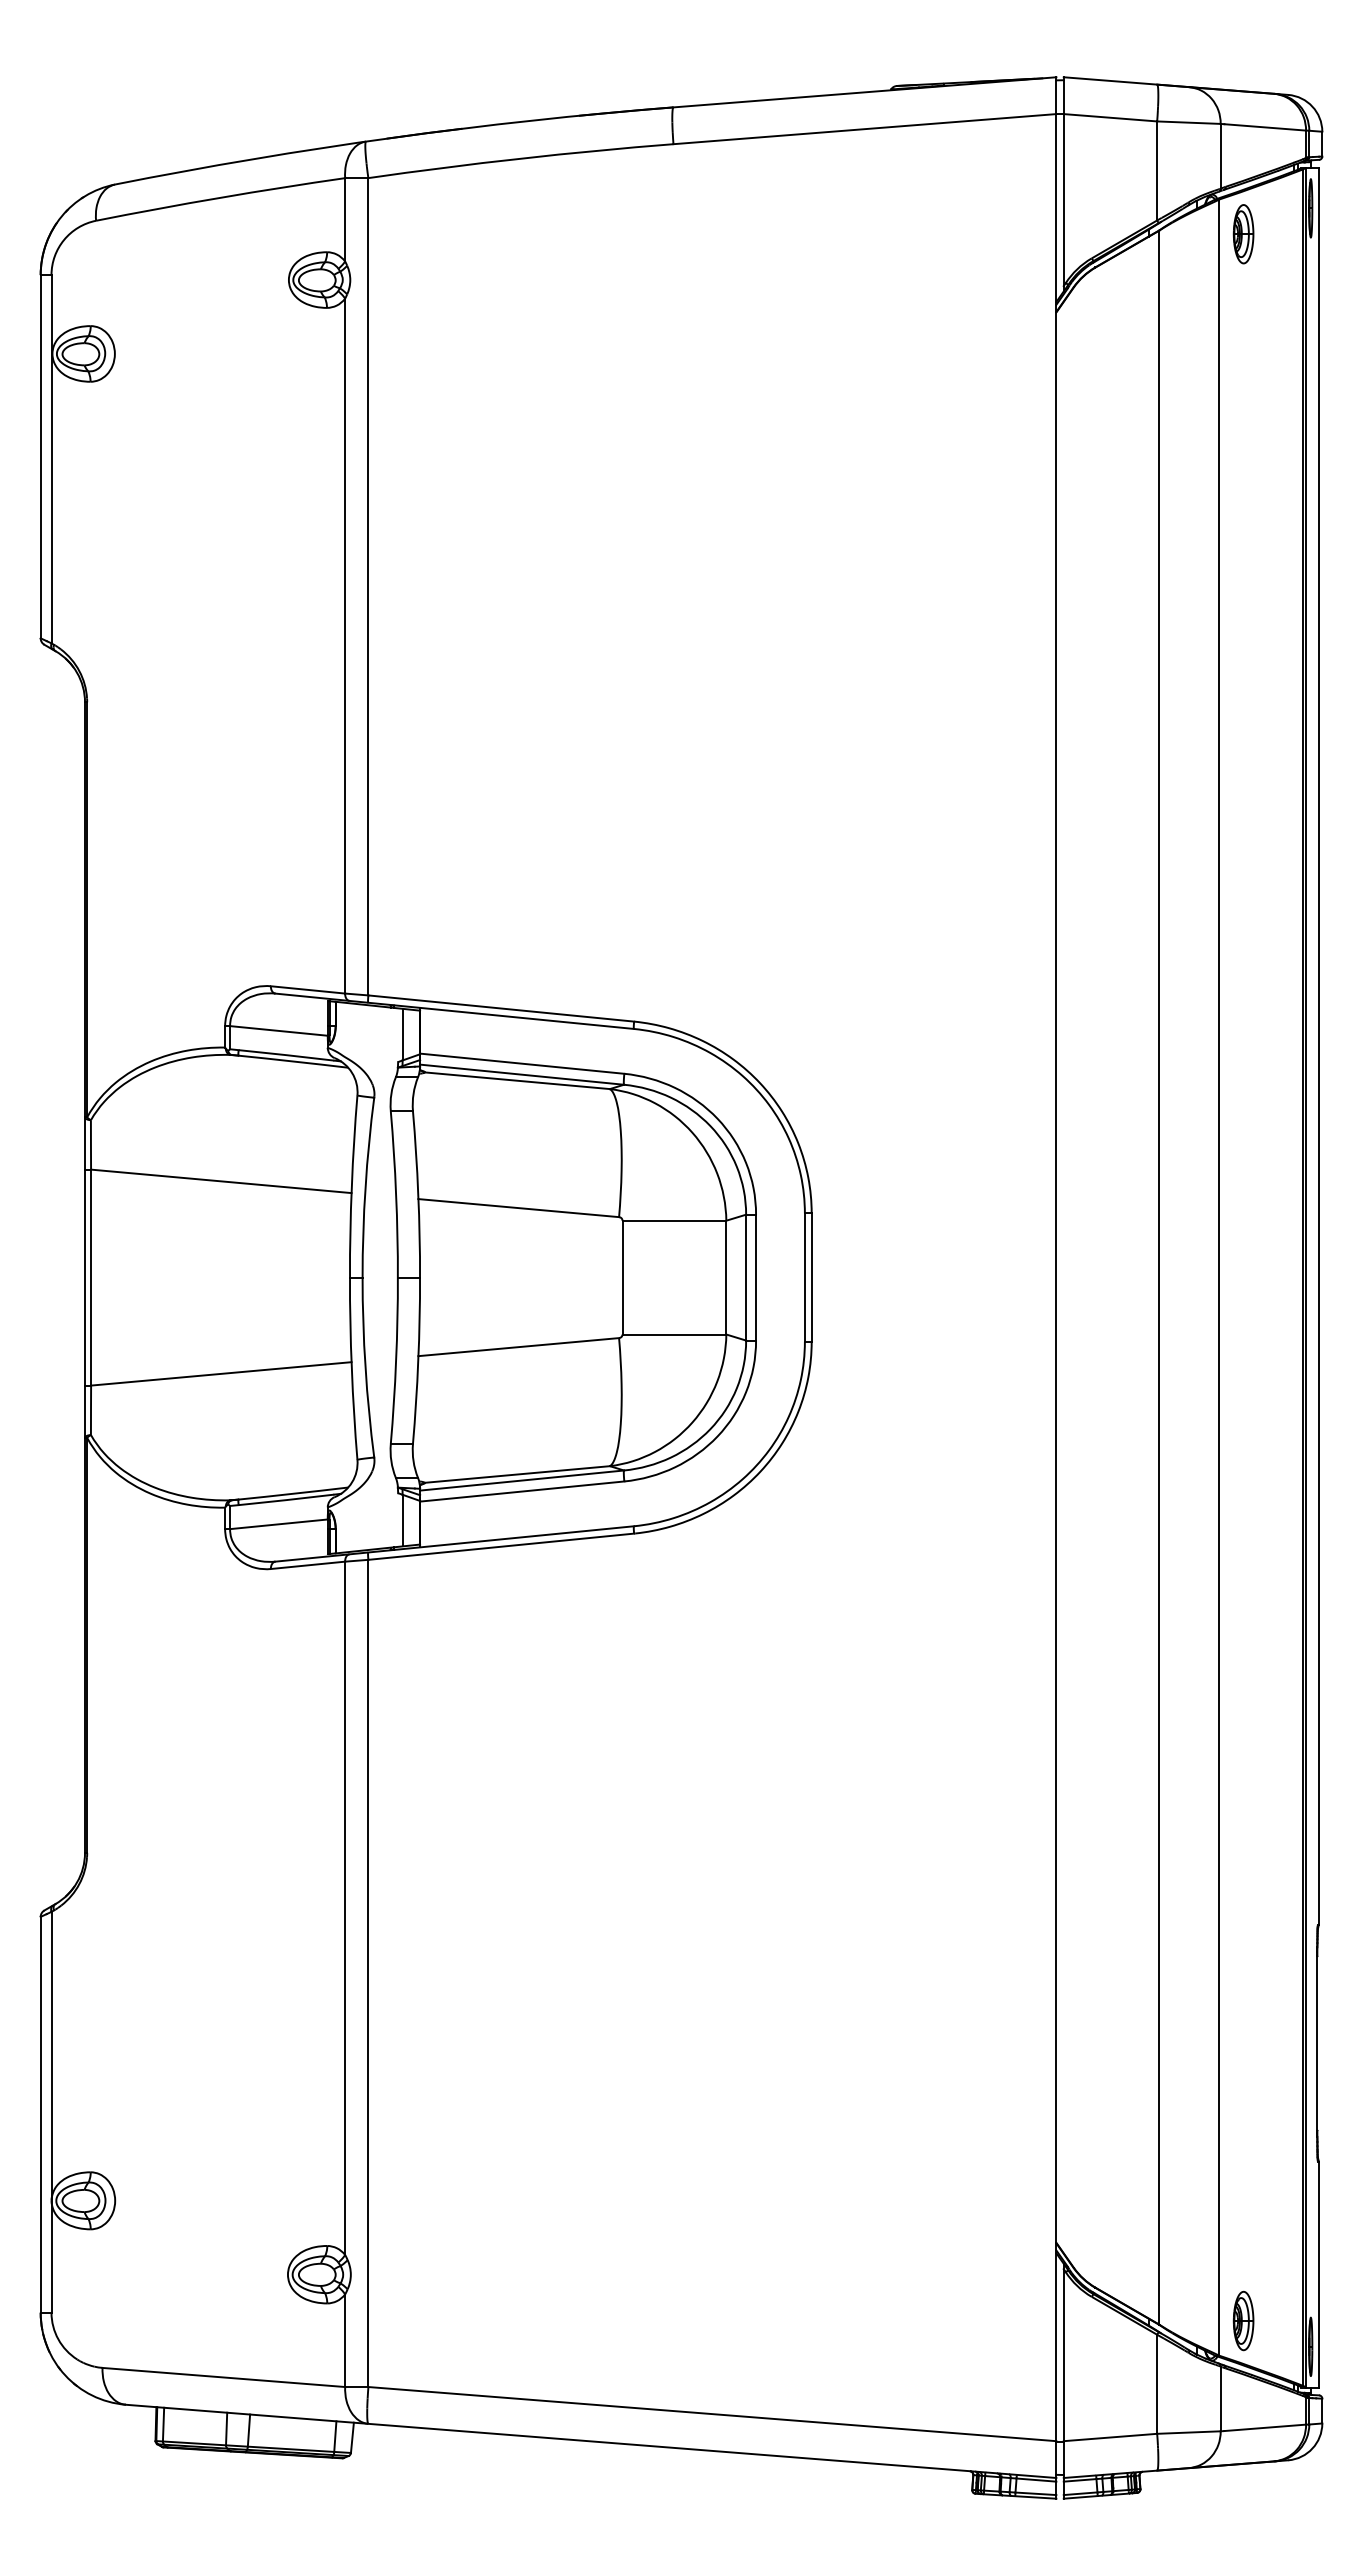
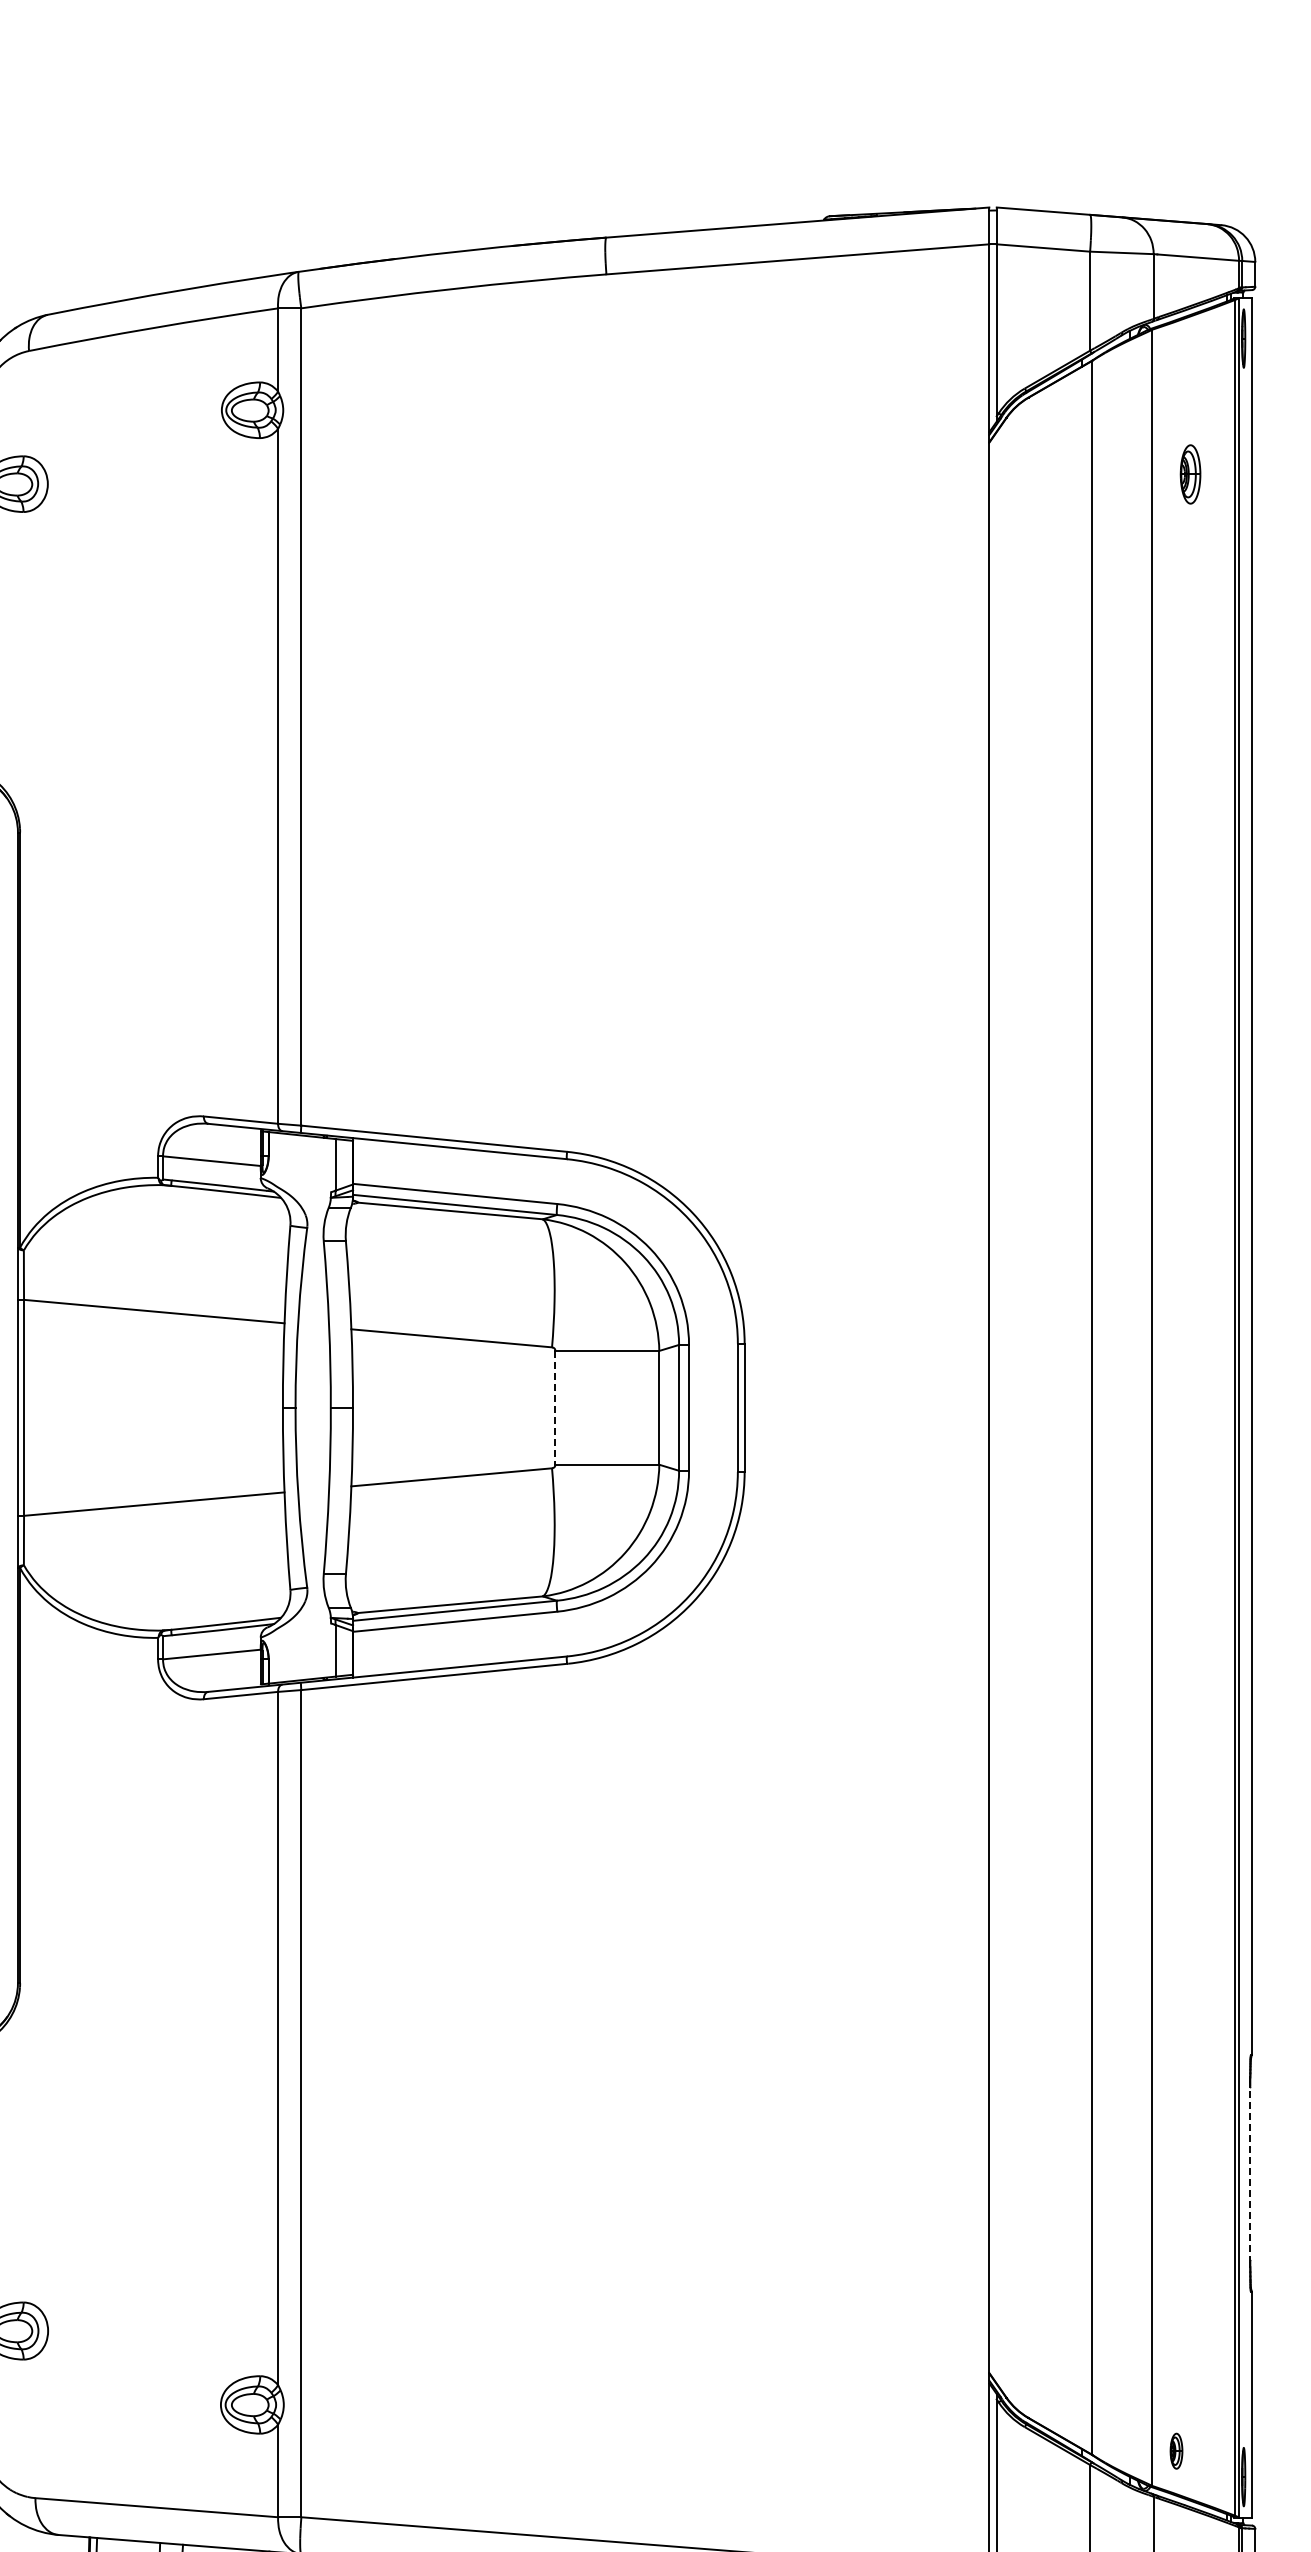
part: (1243, 234) -> (1190, 474), moved
line: (622, 1277) -> (555, 1407), solid -> dashed
line: (1317, 2044) -> (1250, 2174), solid -> dashed
part: (1243, 2320) -> (1176, 2450), size x0.6

